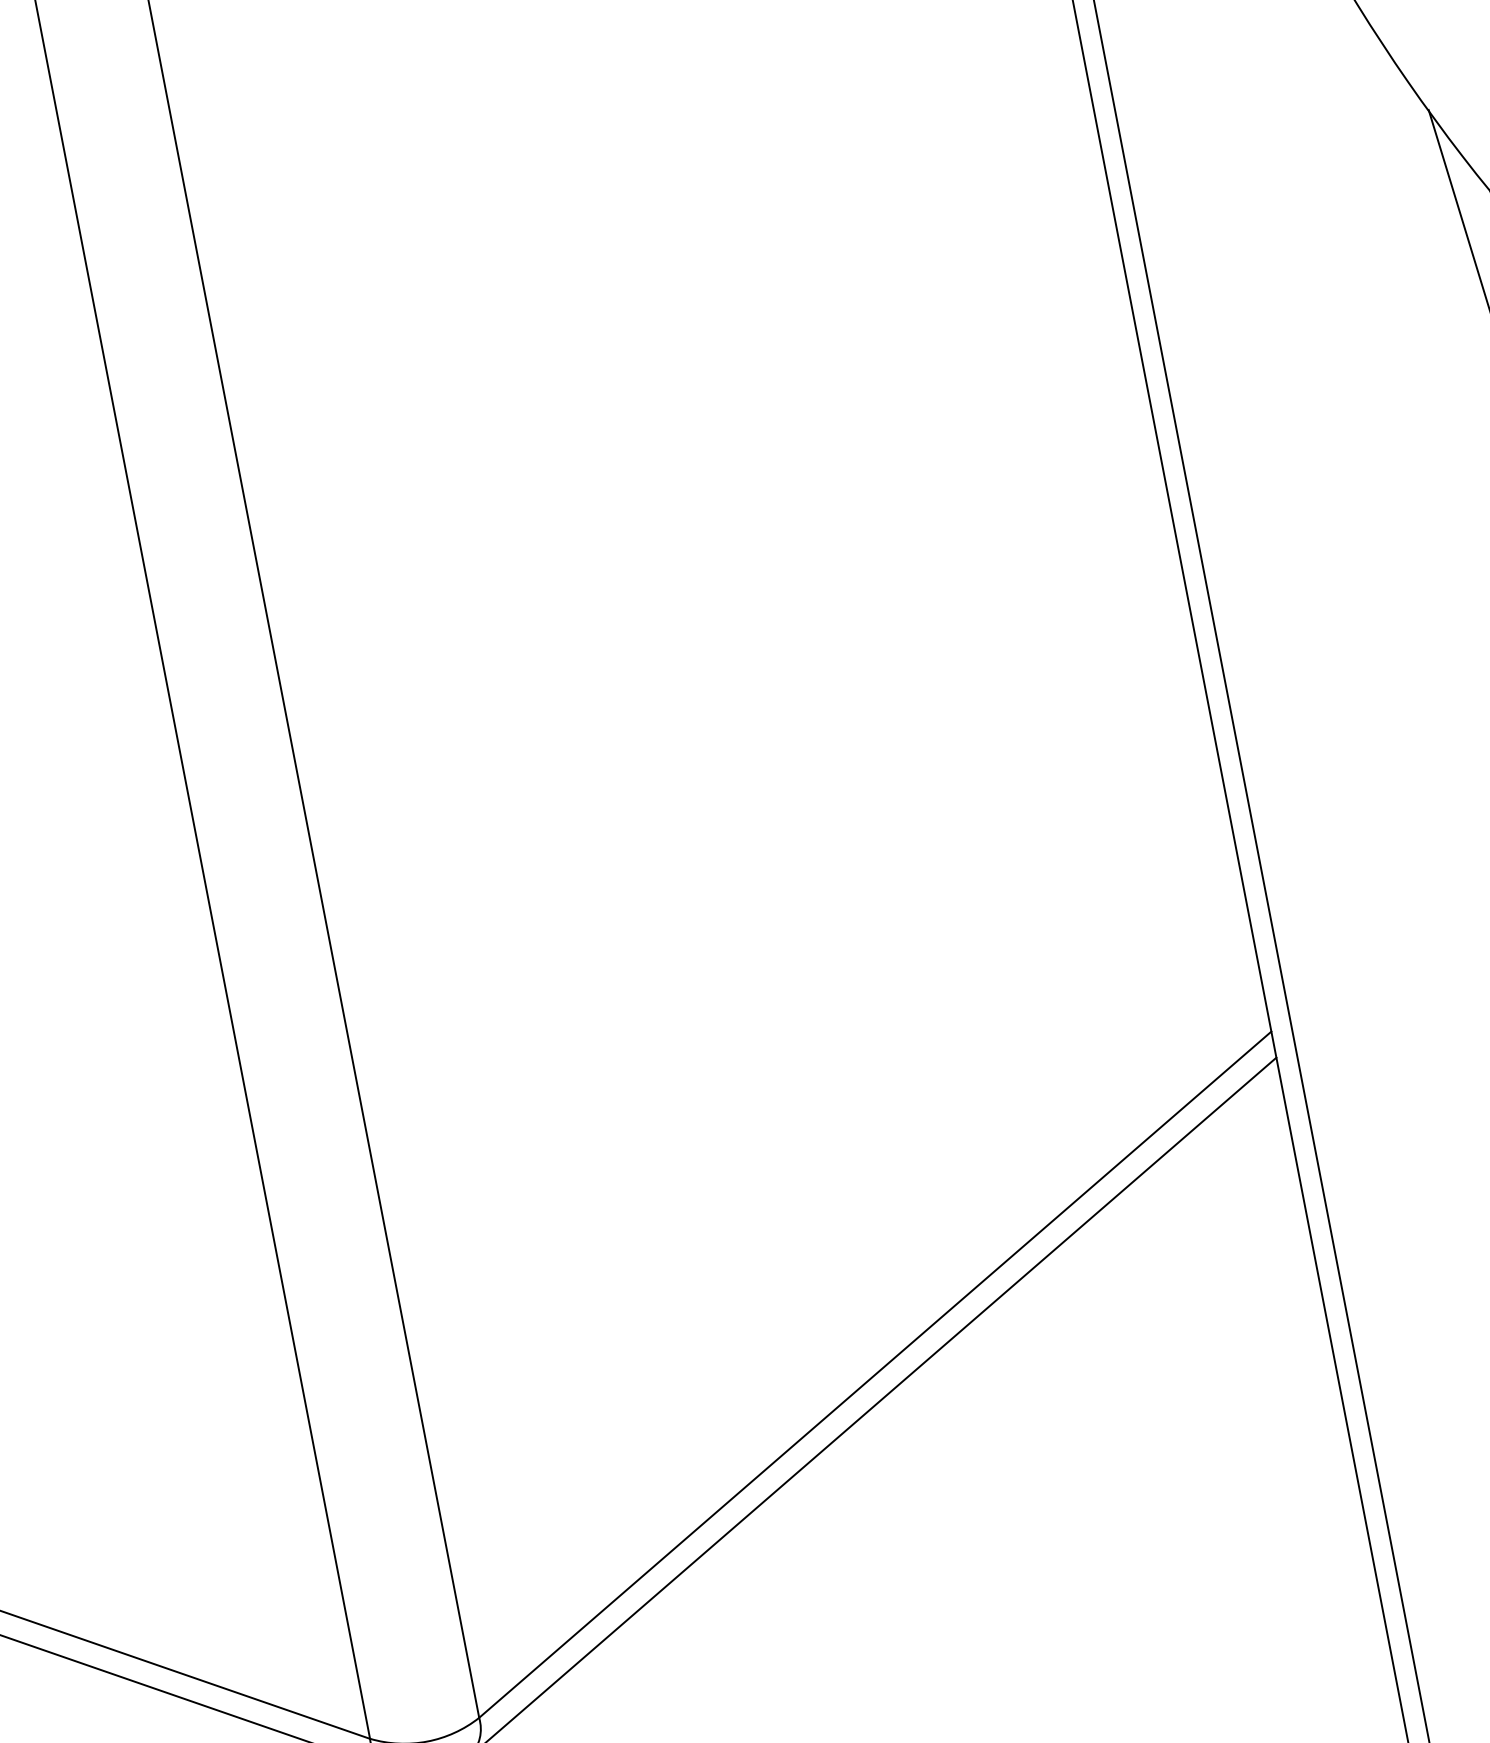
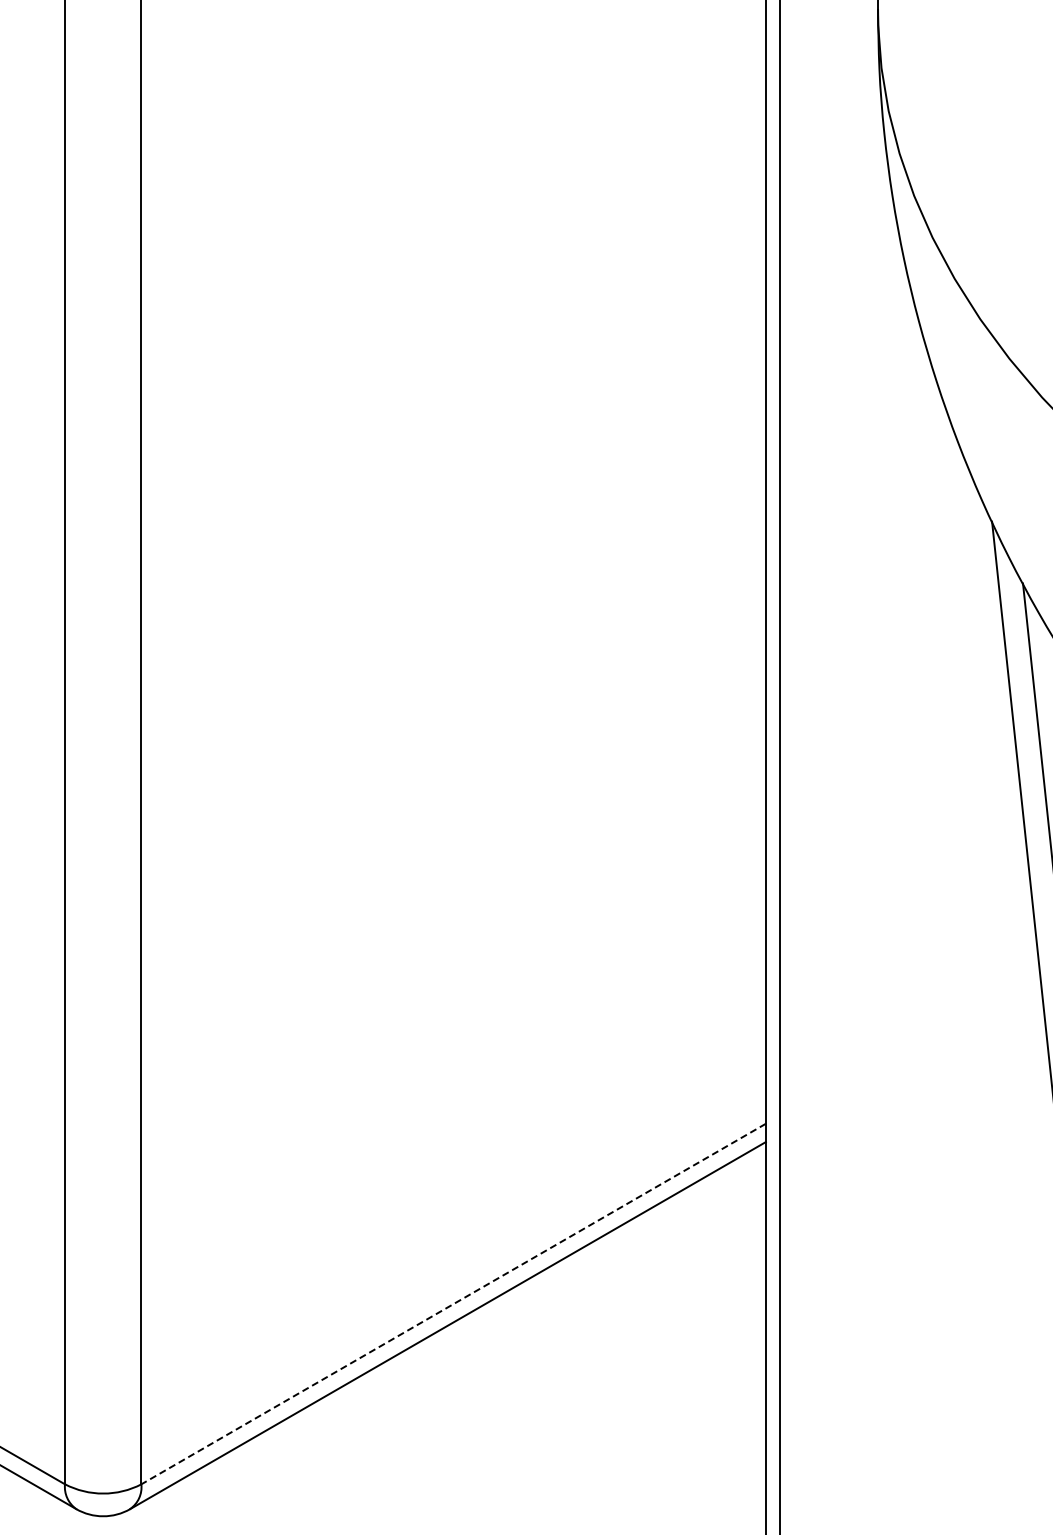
line: (875, 1375) -> (453, 1304), solid -> dashed

